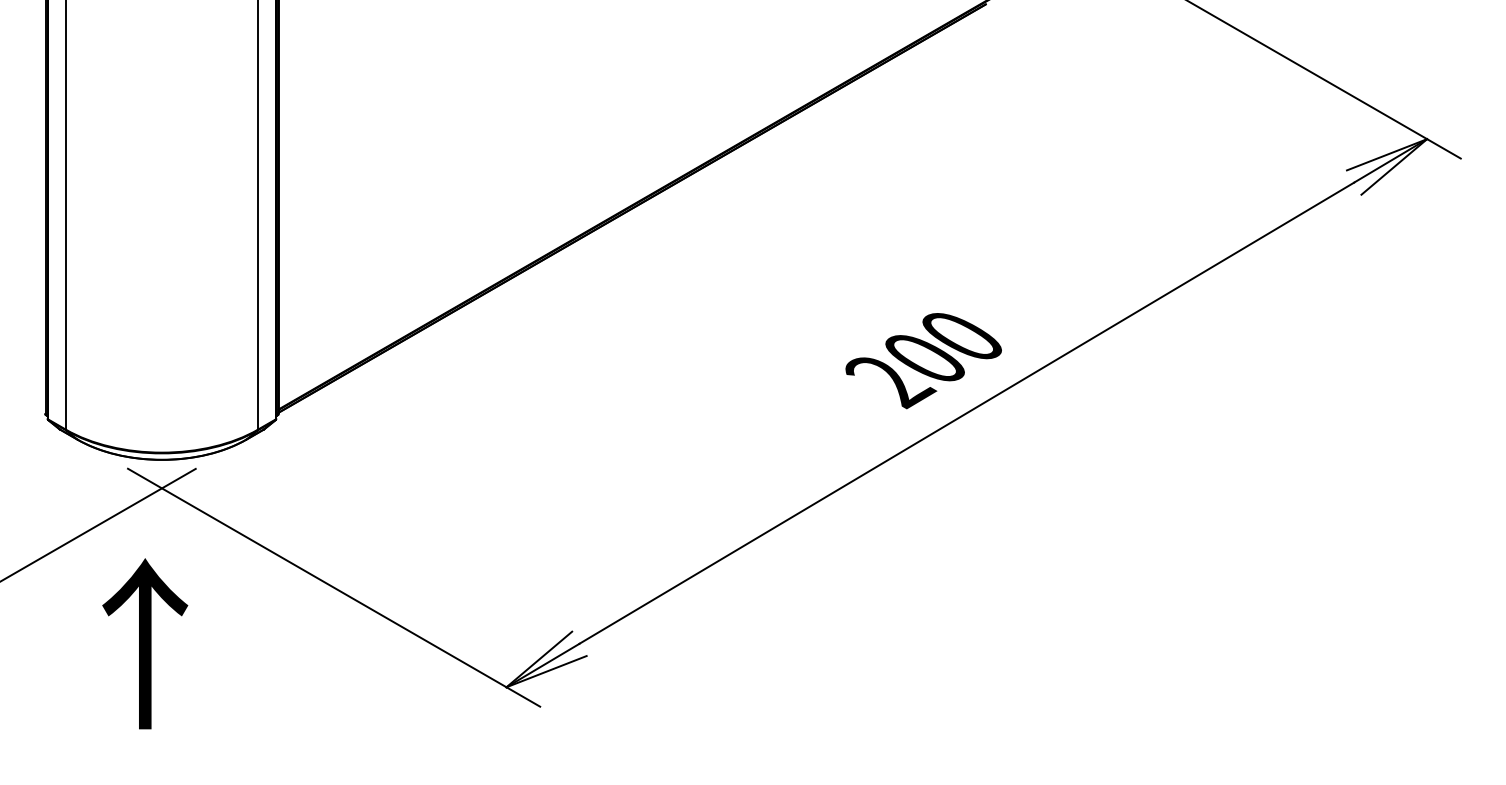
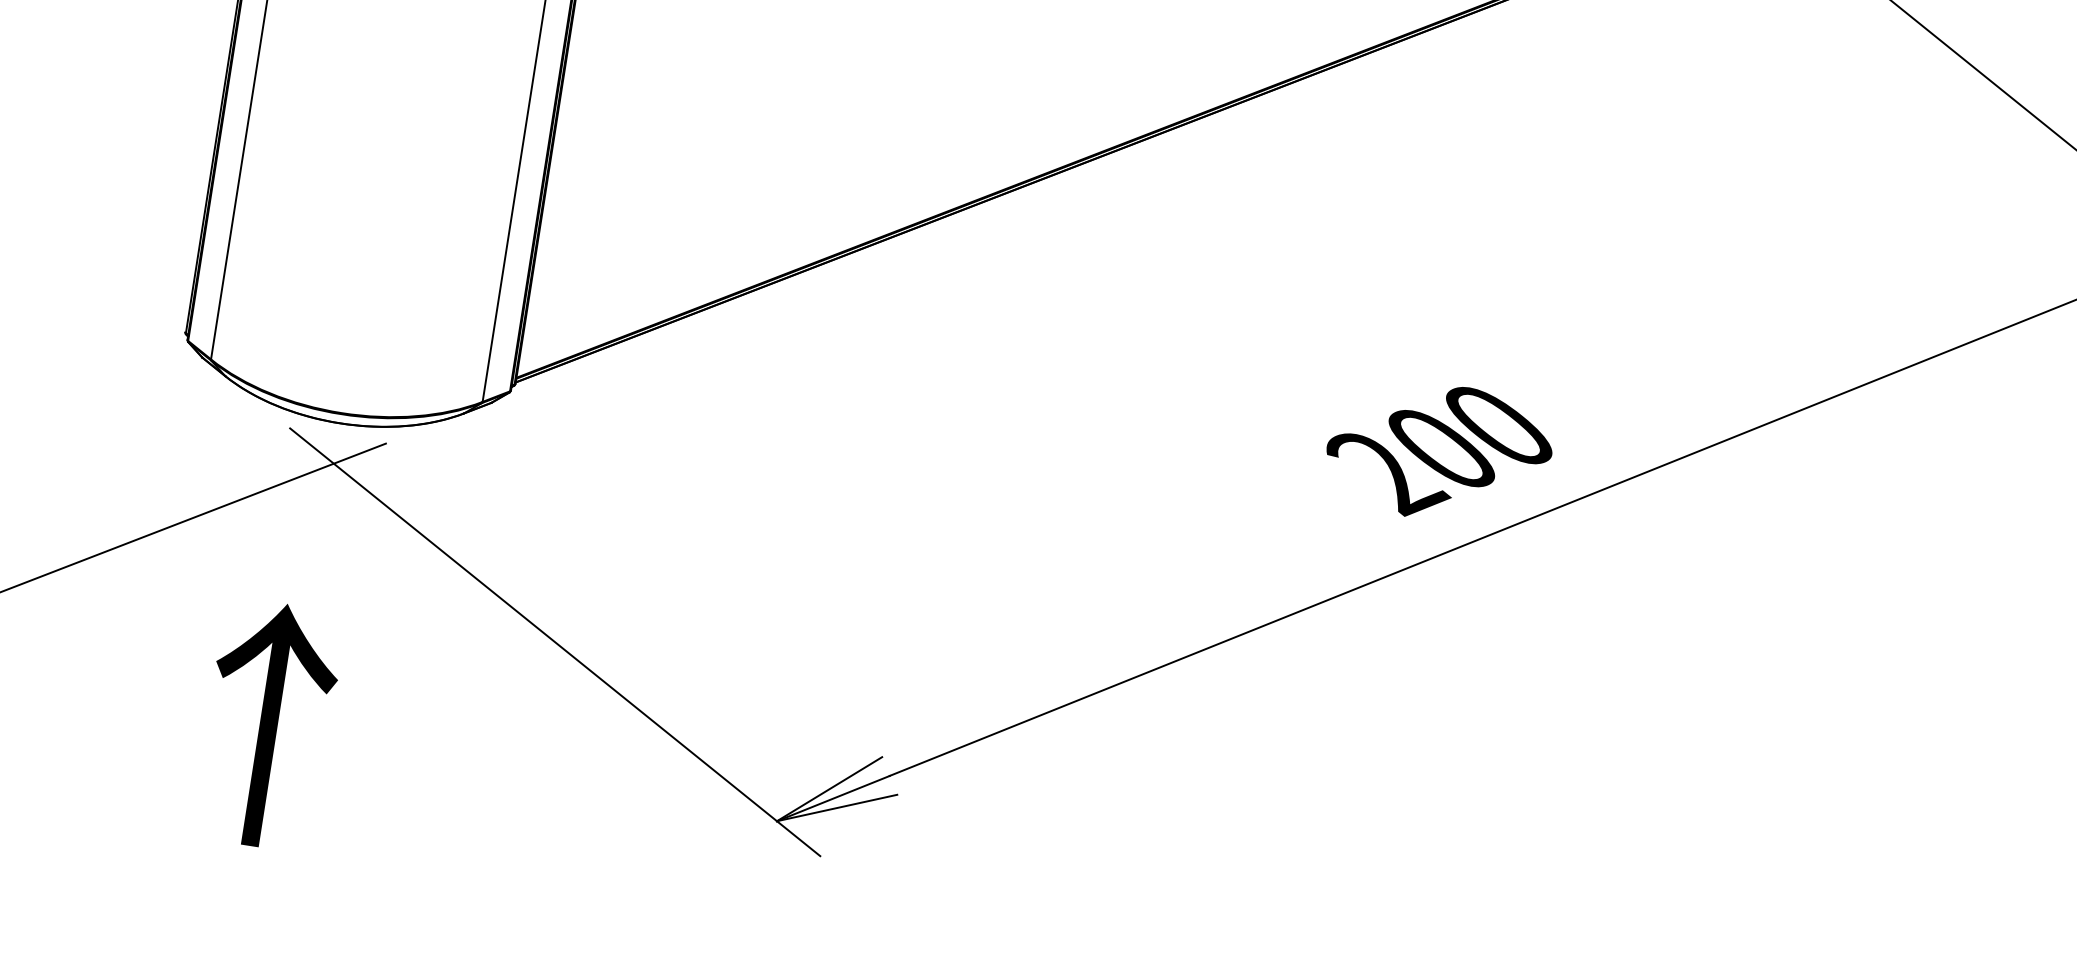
text: (145, 643) -> (269, 724), moved

